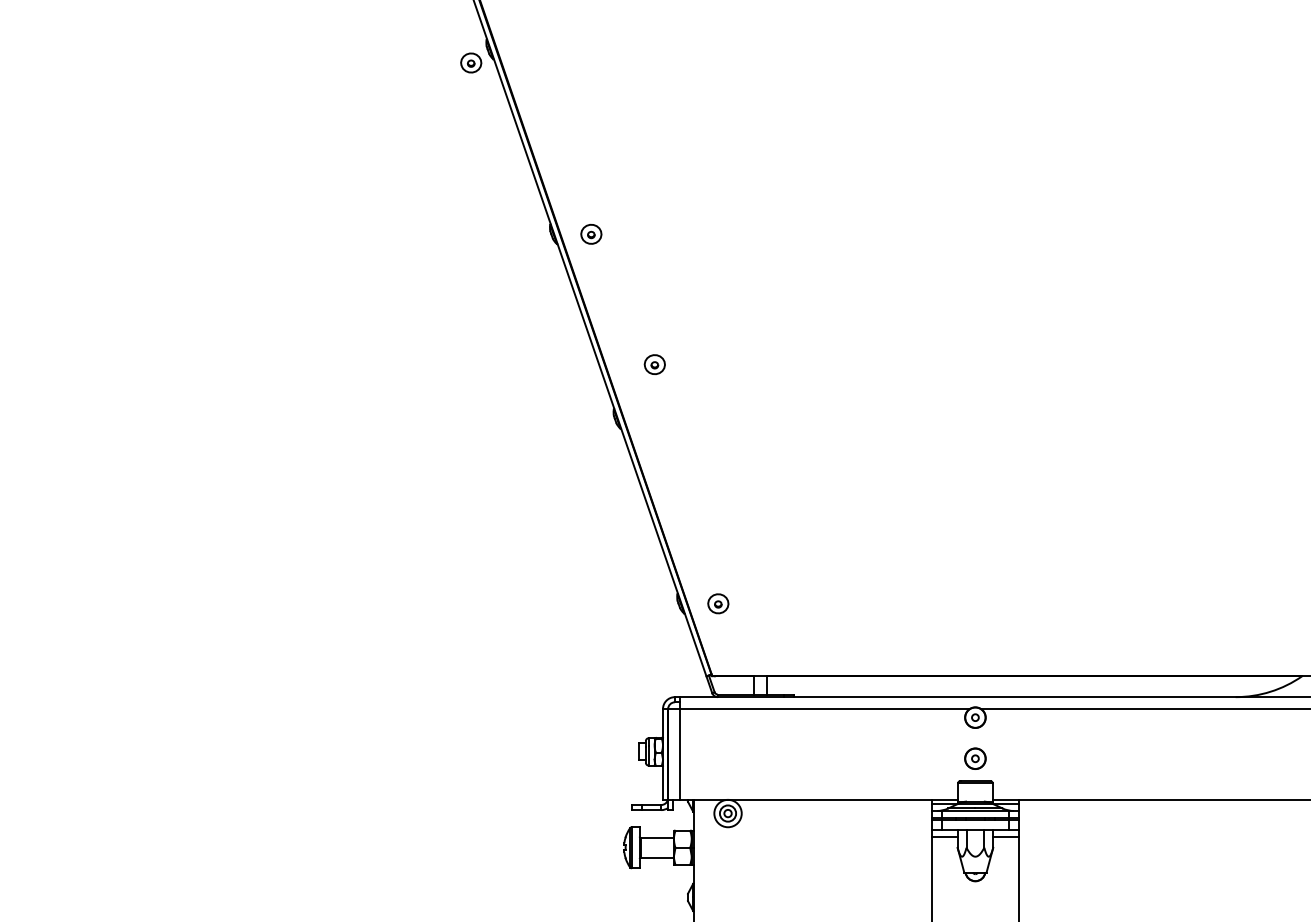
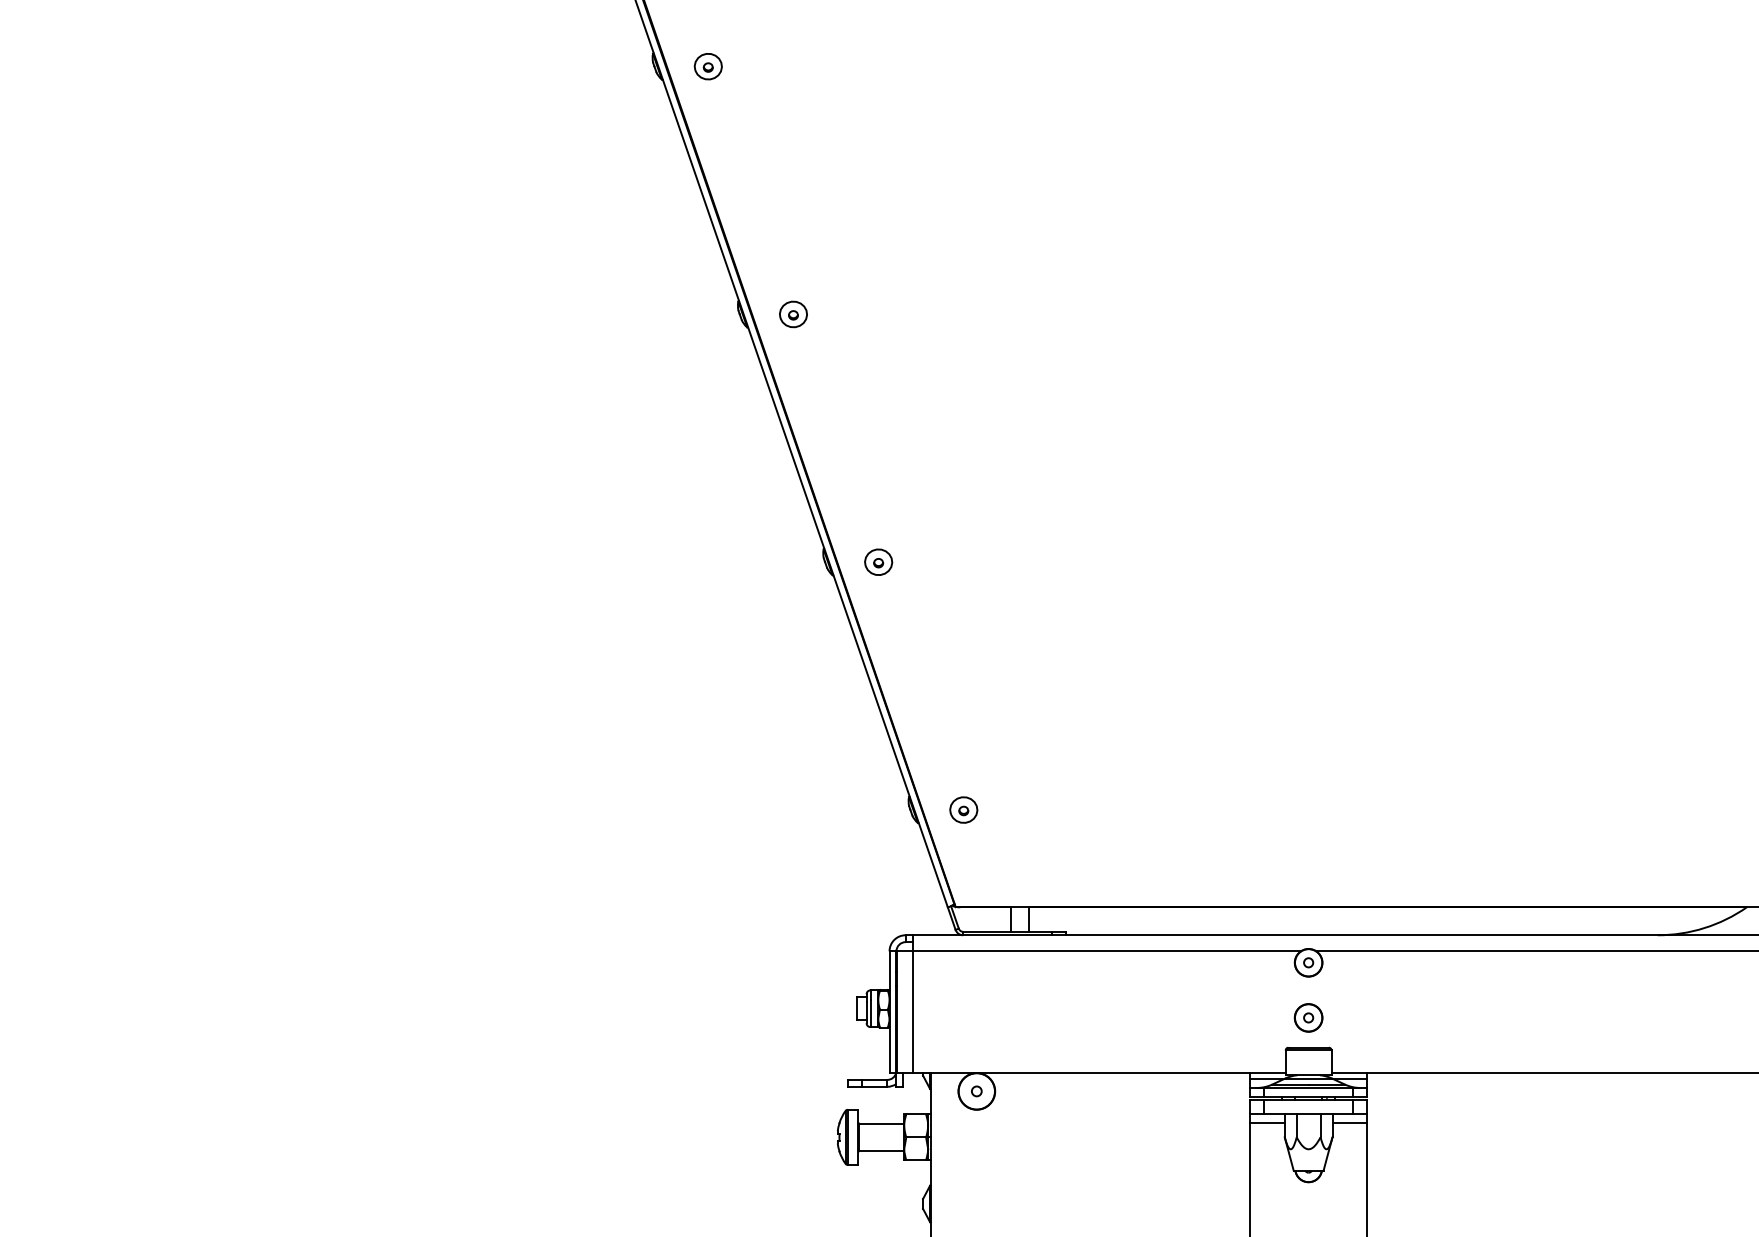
part: (470, 62) -> (707, 66), moved
part: (654, 364) -> (878, 561), moved
circle: (727, 813) -> (976, 1091), size x1.67

